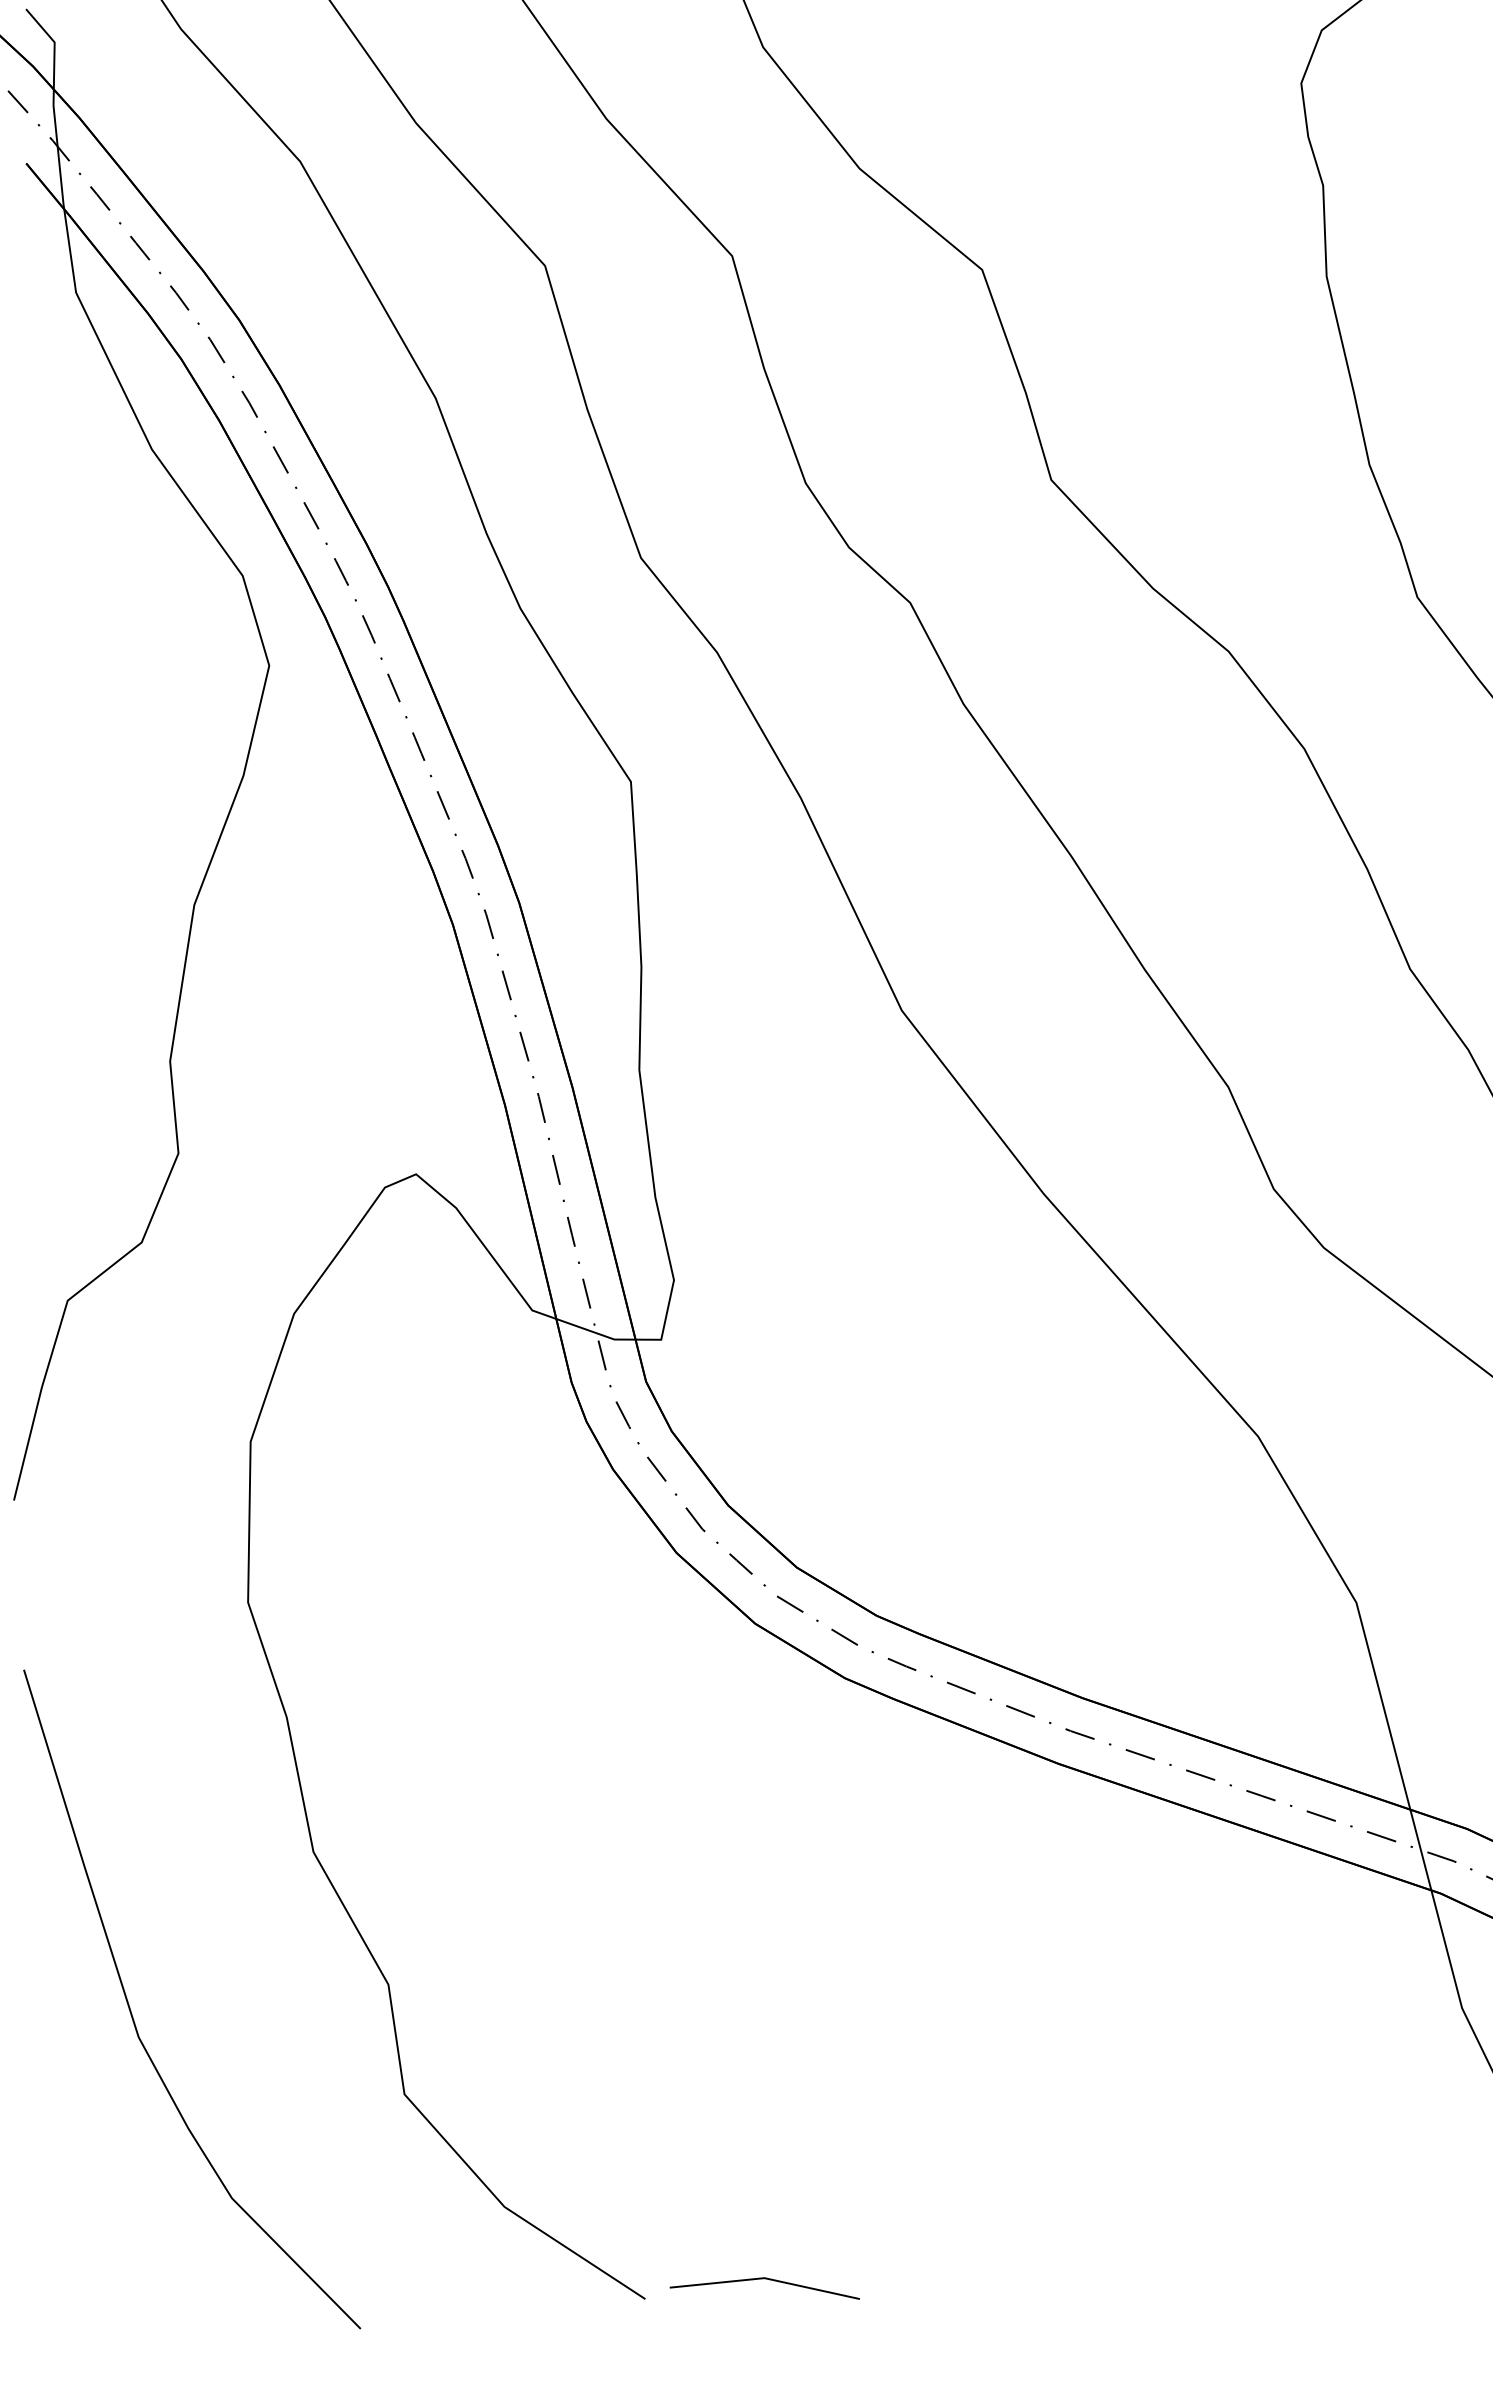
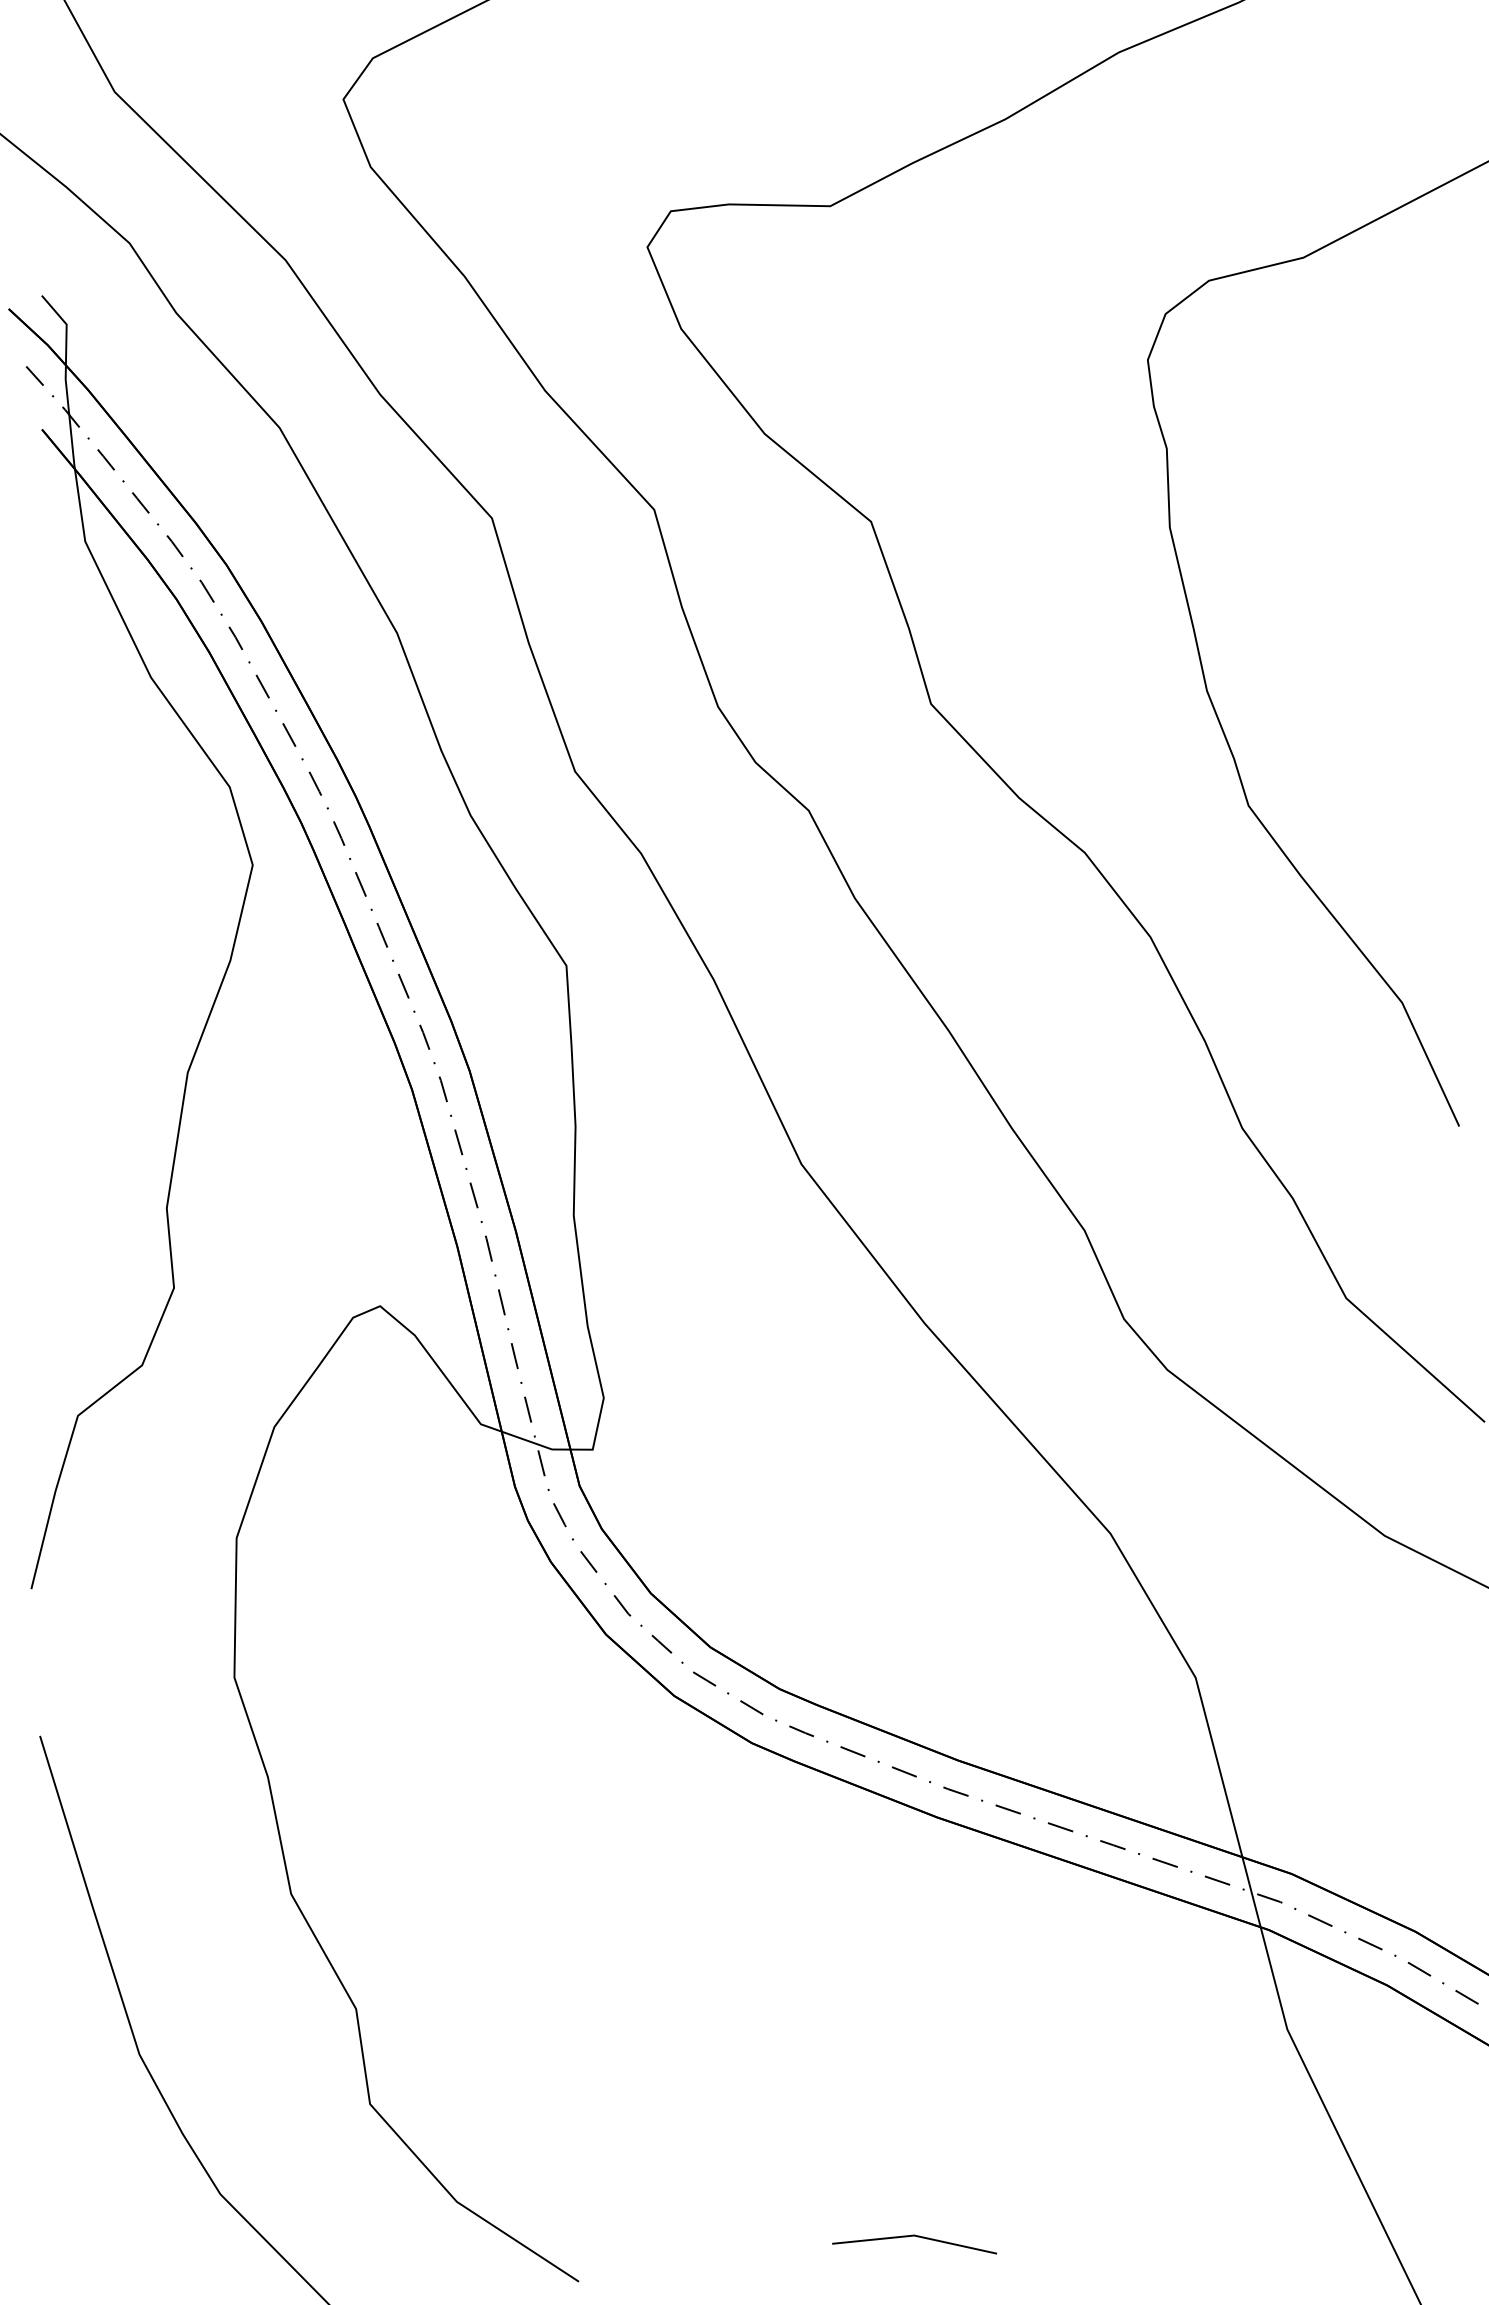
line: (768, 2280) -> (917, 2237), moved

